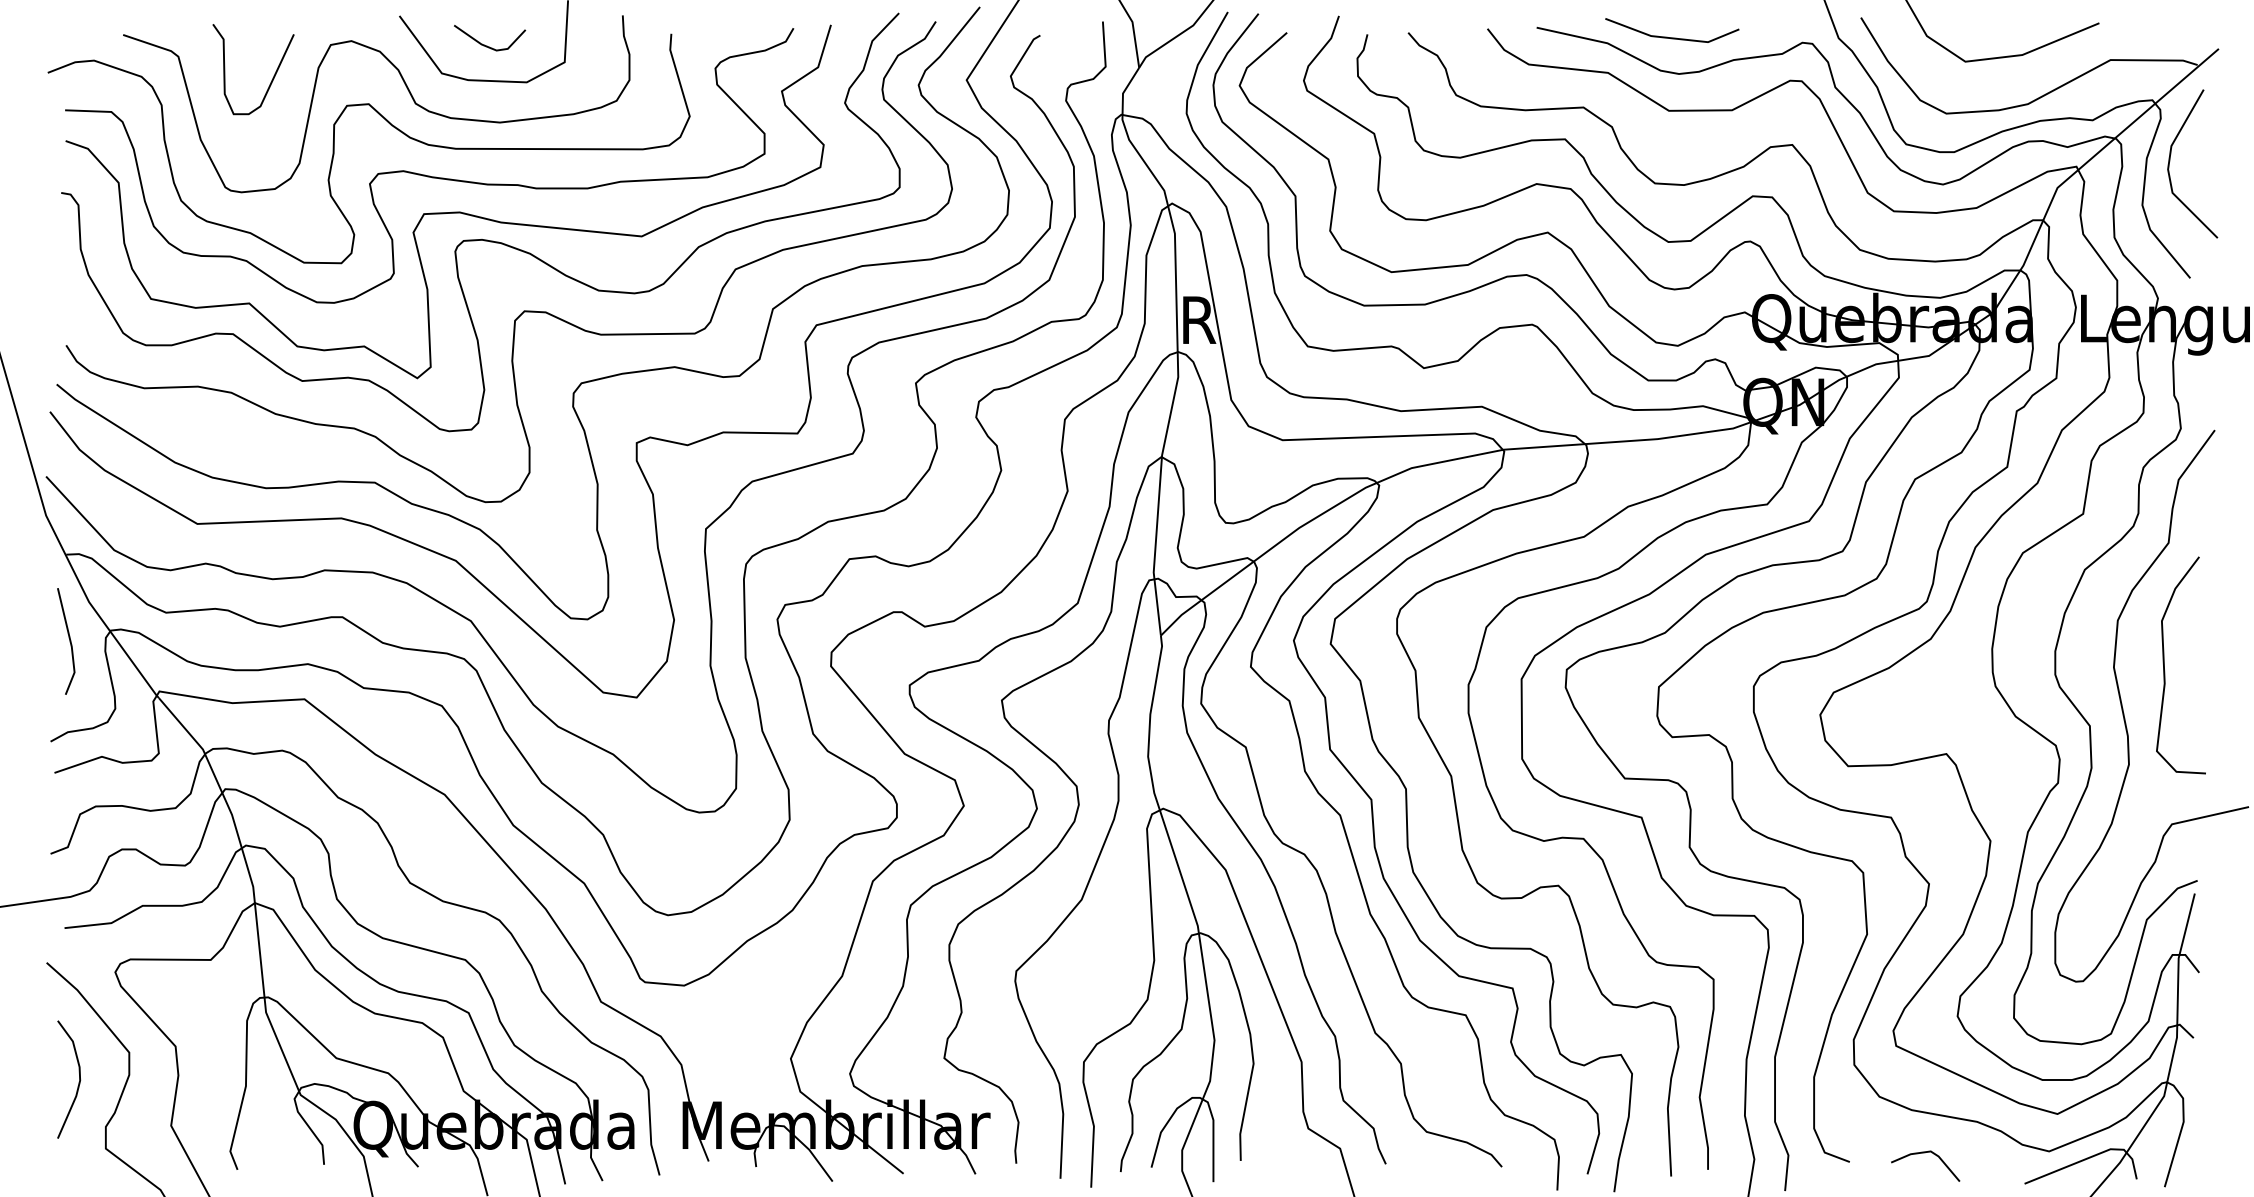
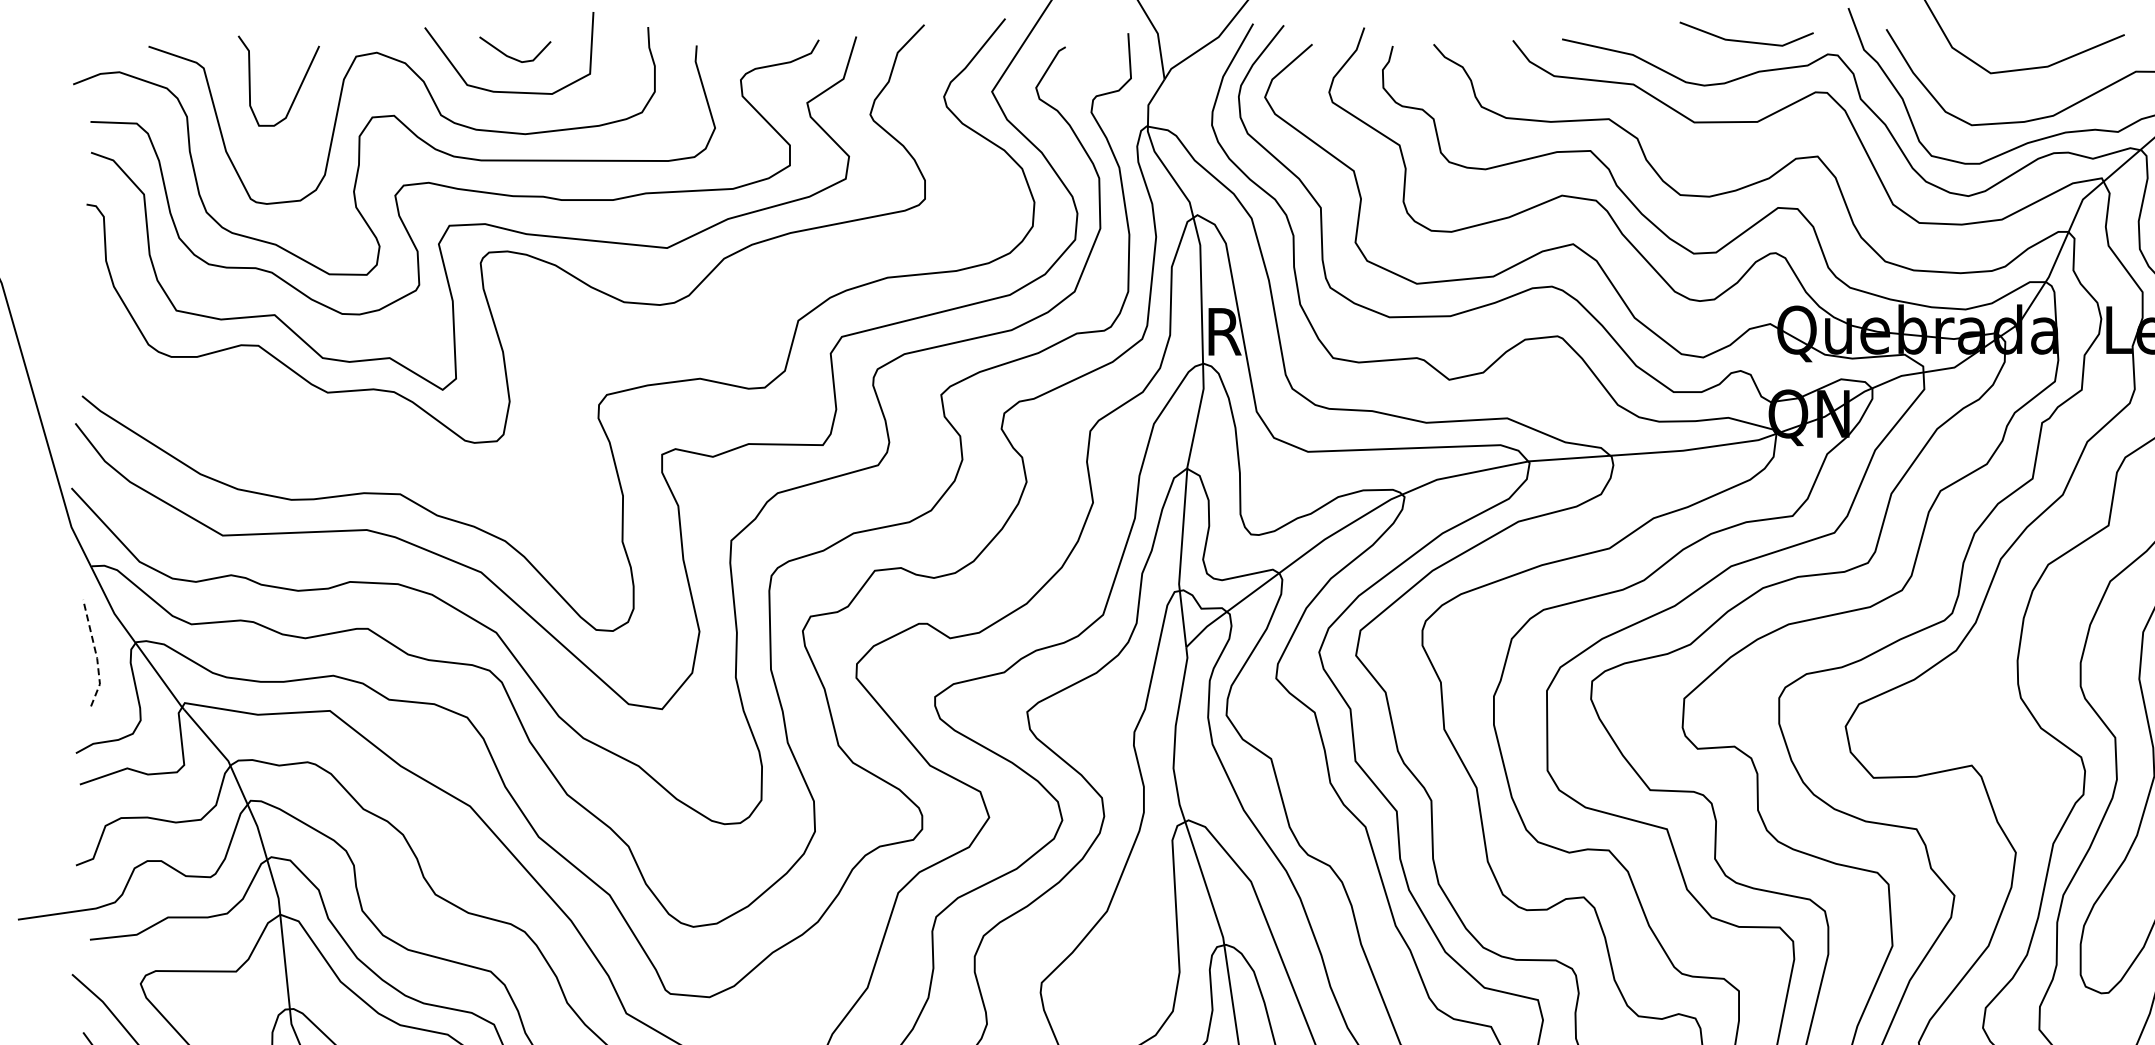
line: (1672, 37) -> (1746, 41), moved
curve: (523, 310) -> (548, 322), removed
line: (70, 642) -> (95, 654), solid -> dashed

